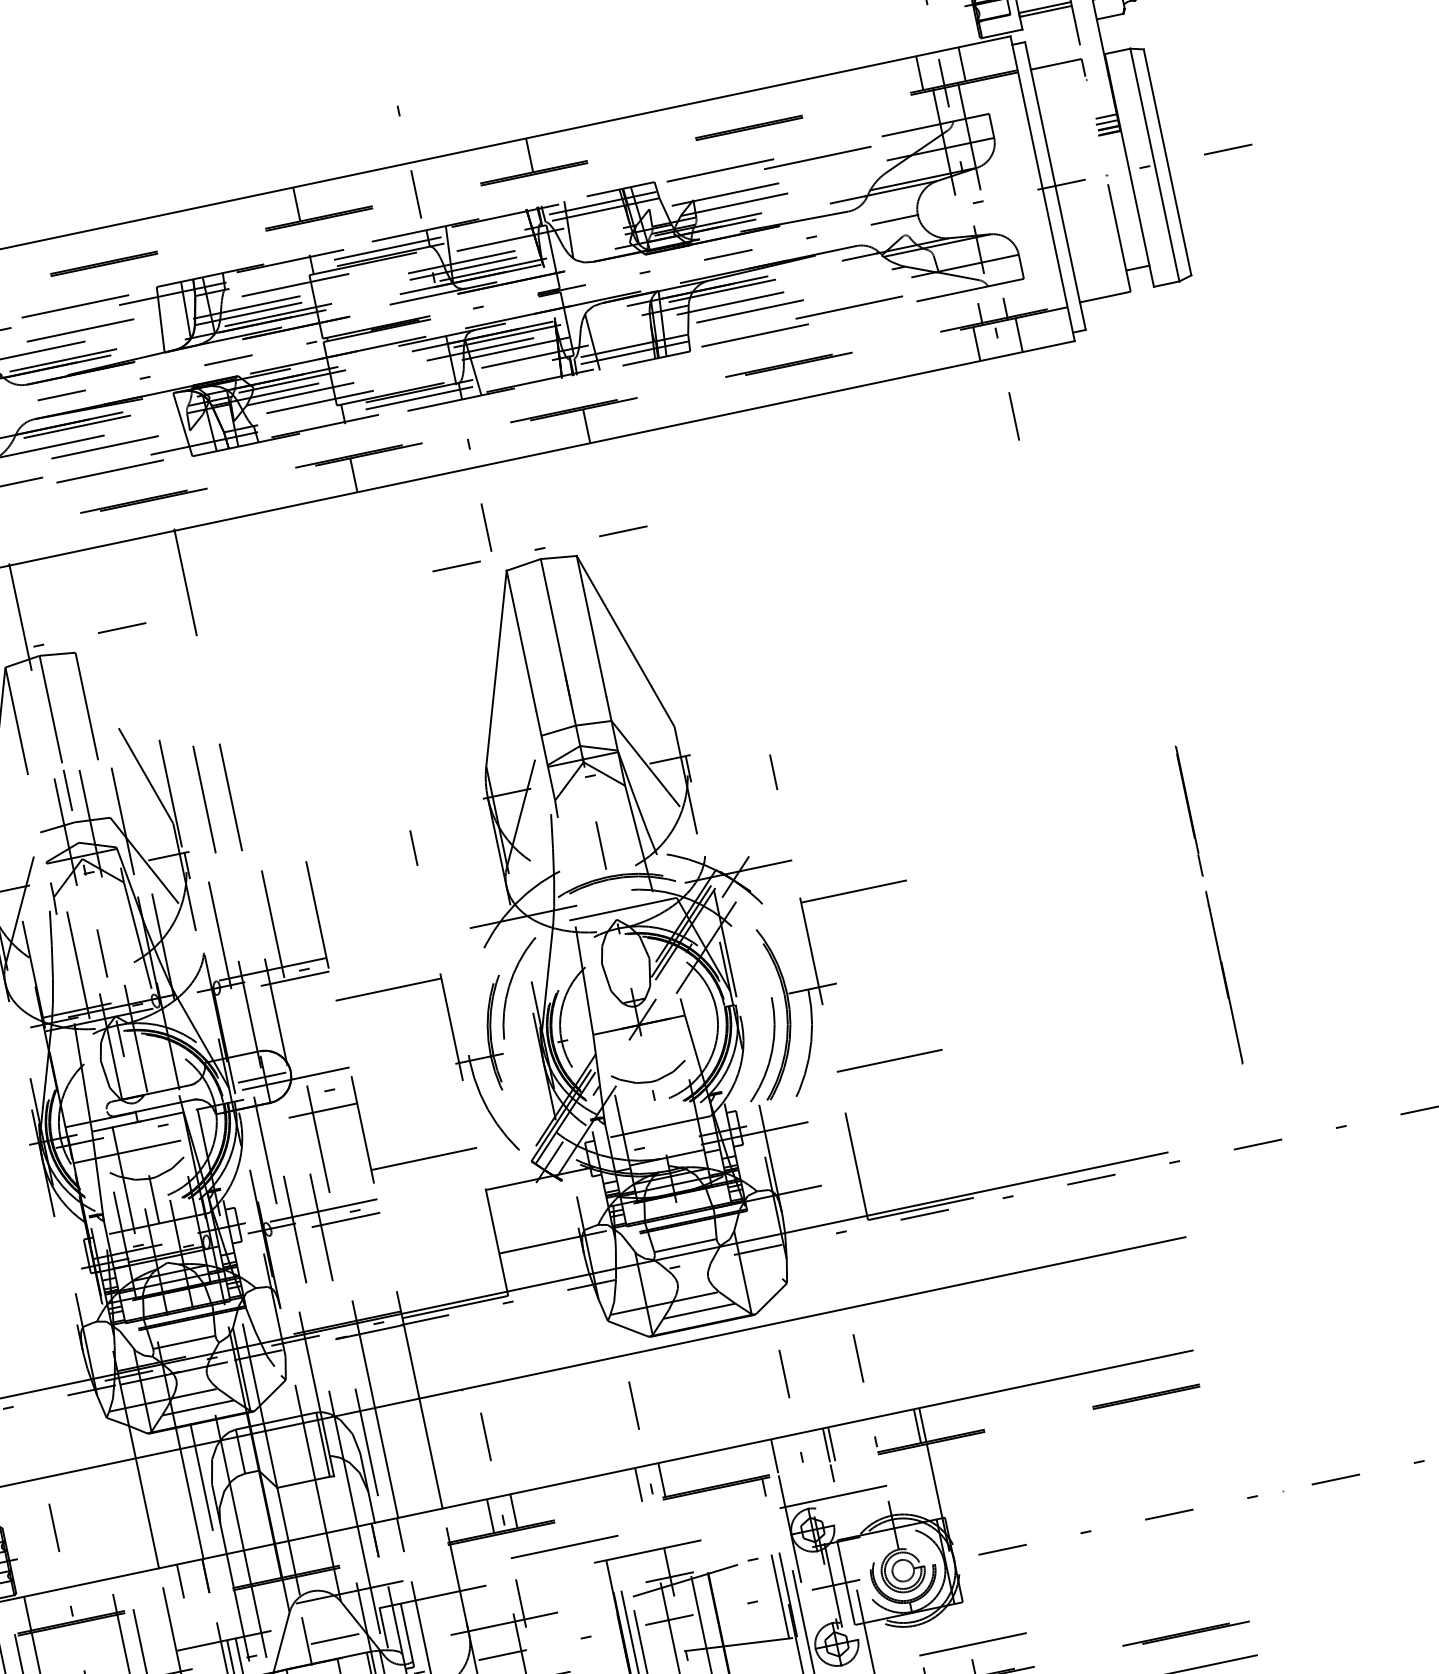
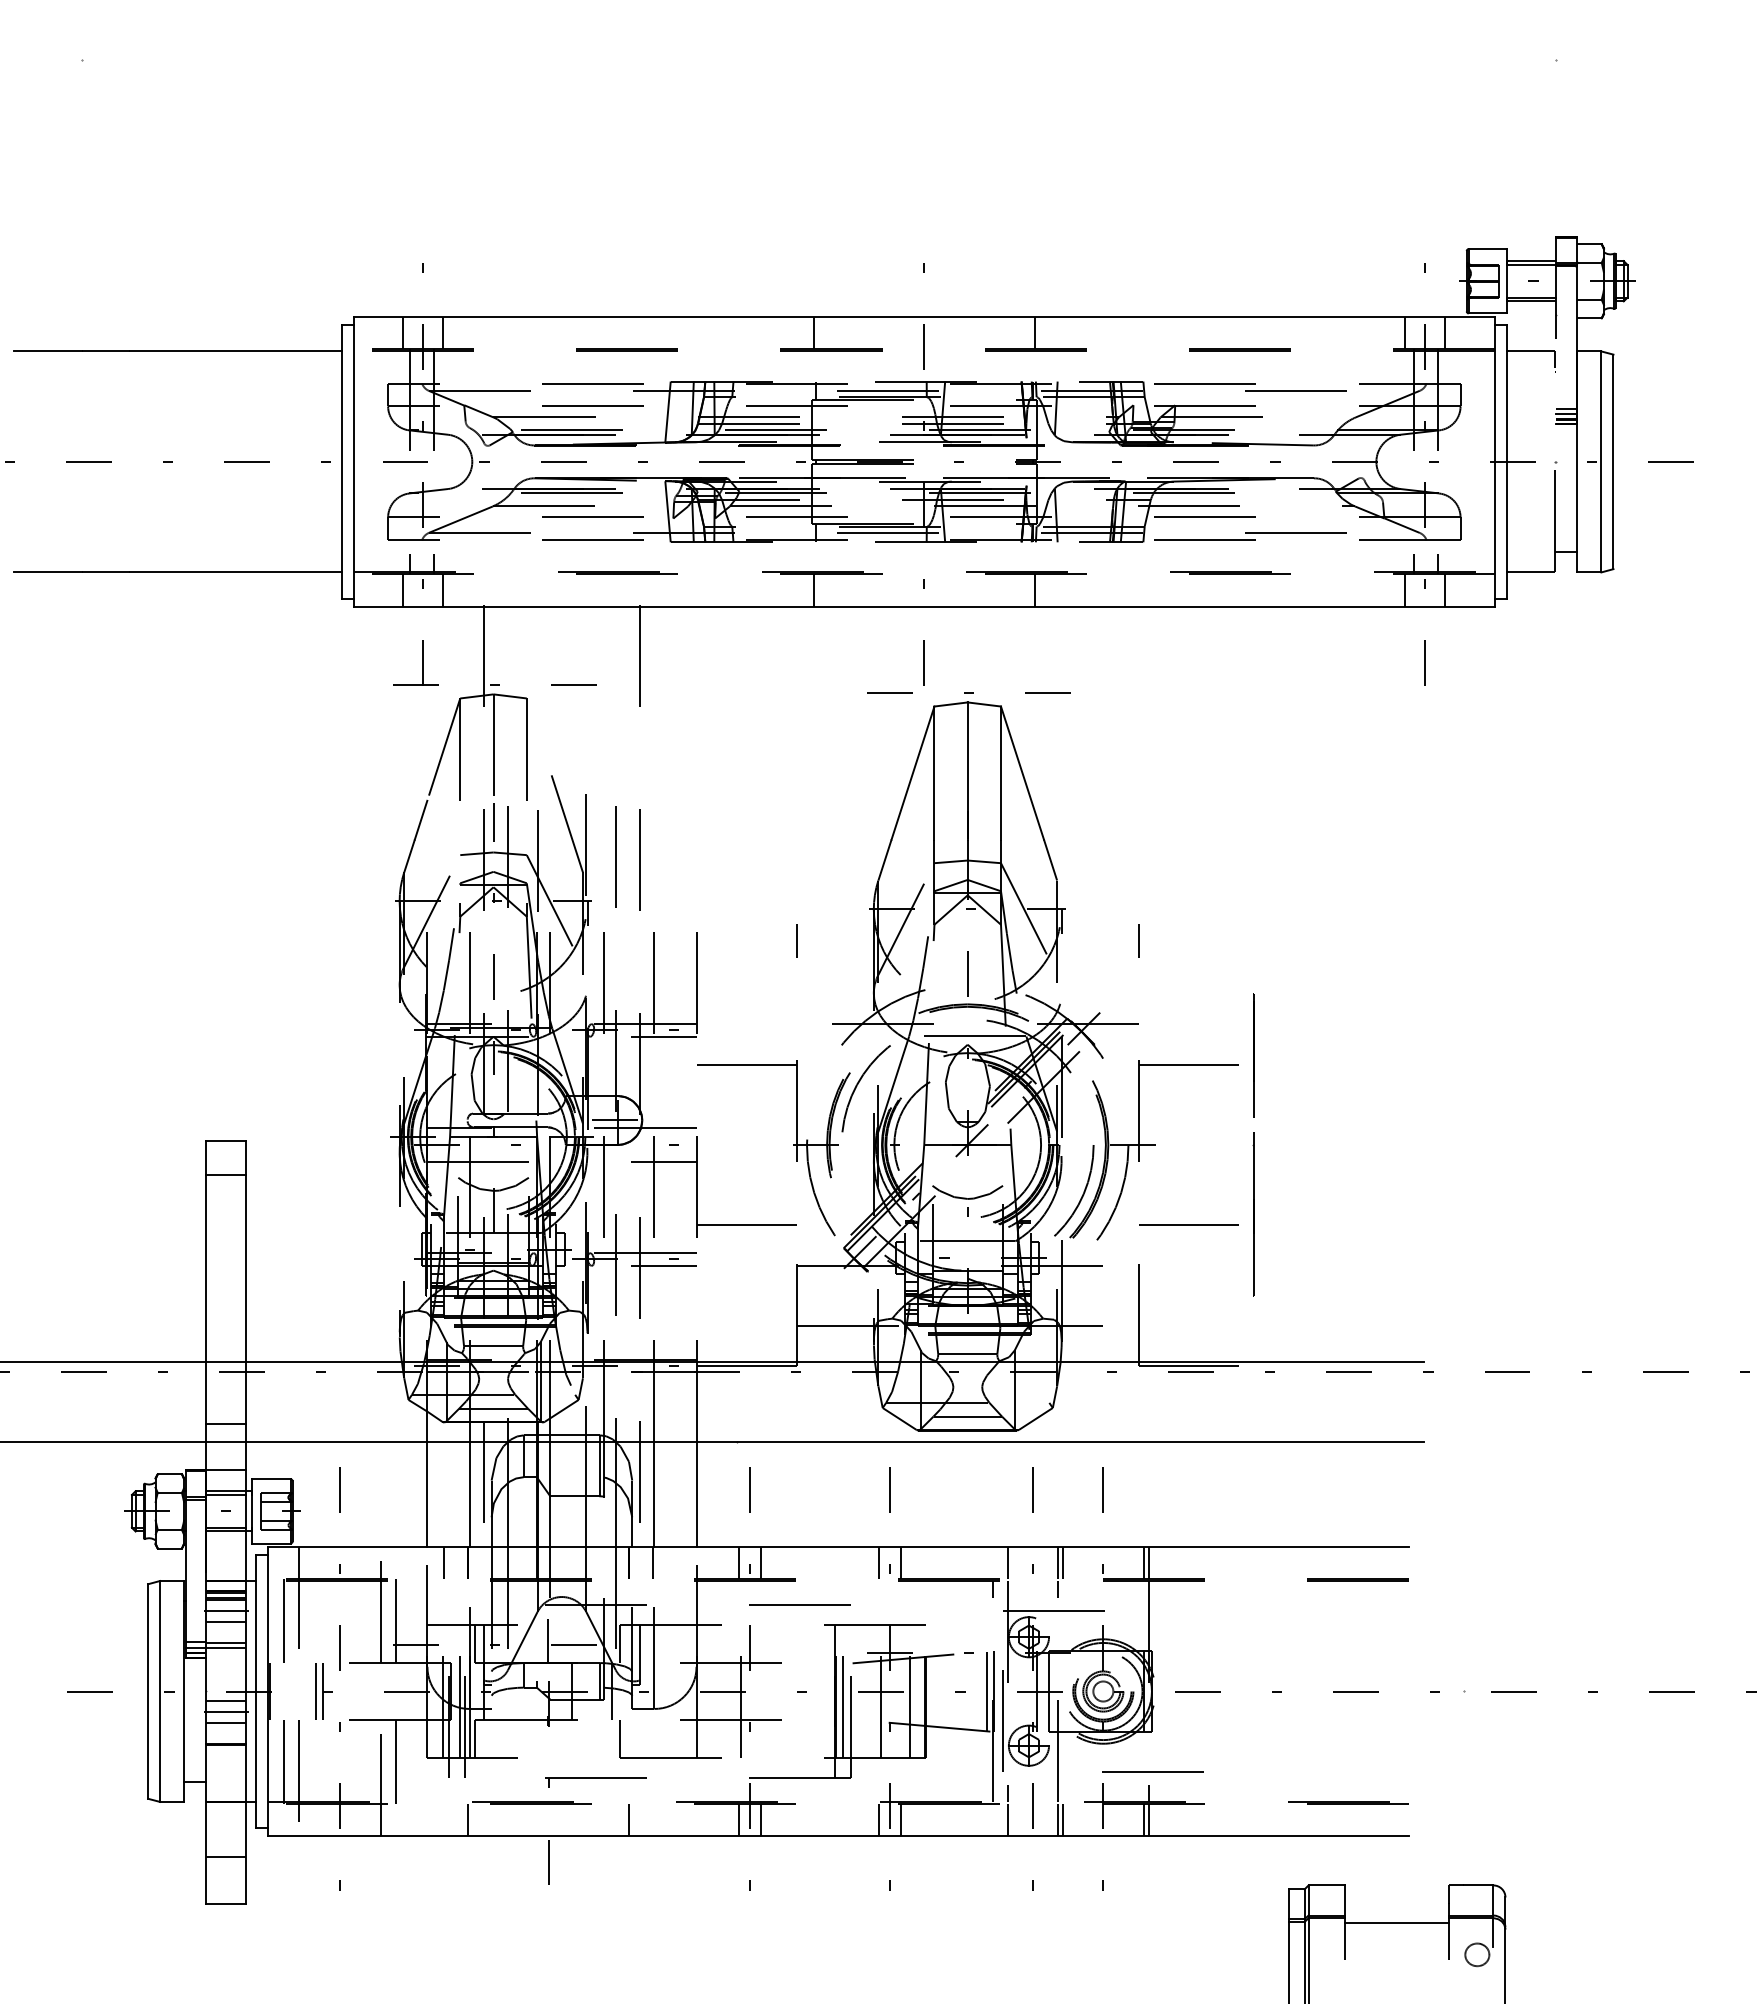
line: (1208, 904) -> (1253, 1144), moved

